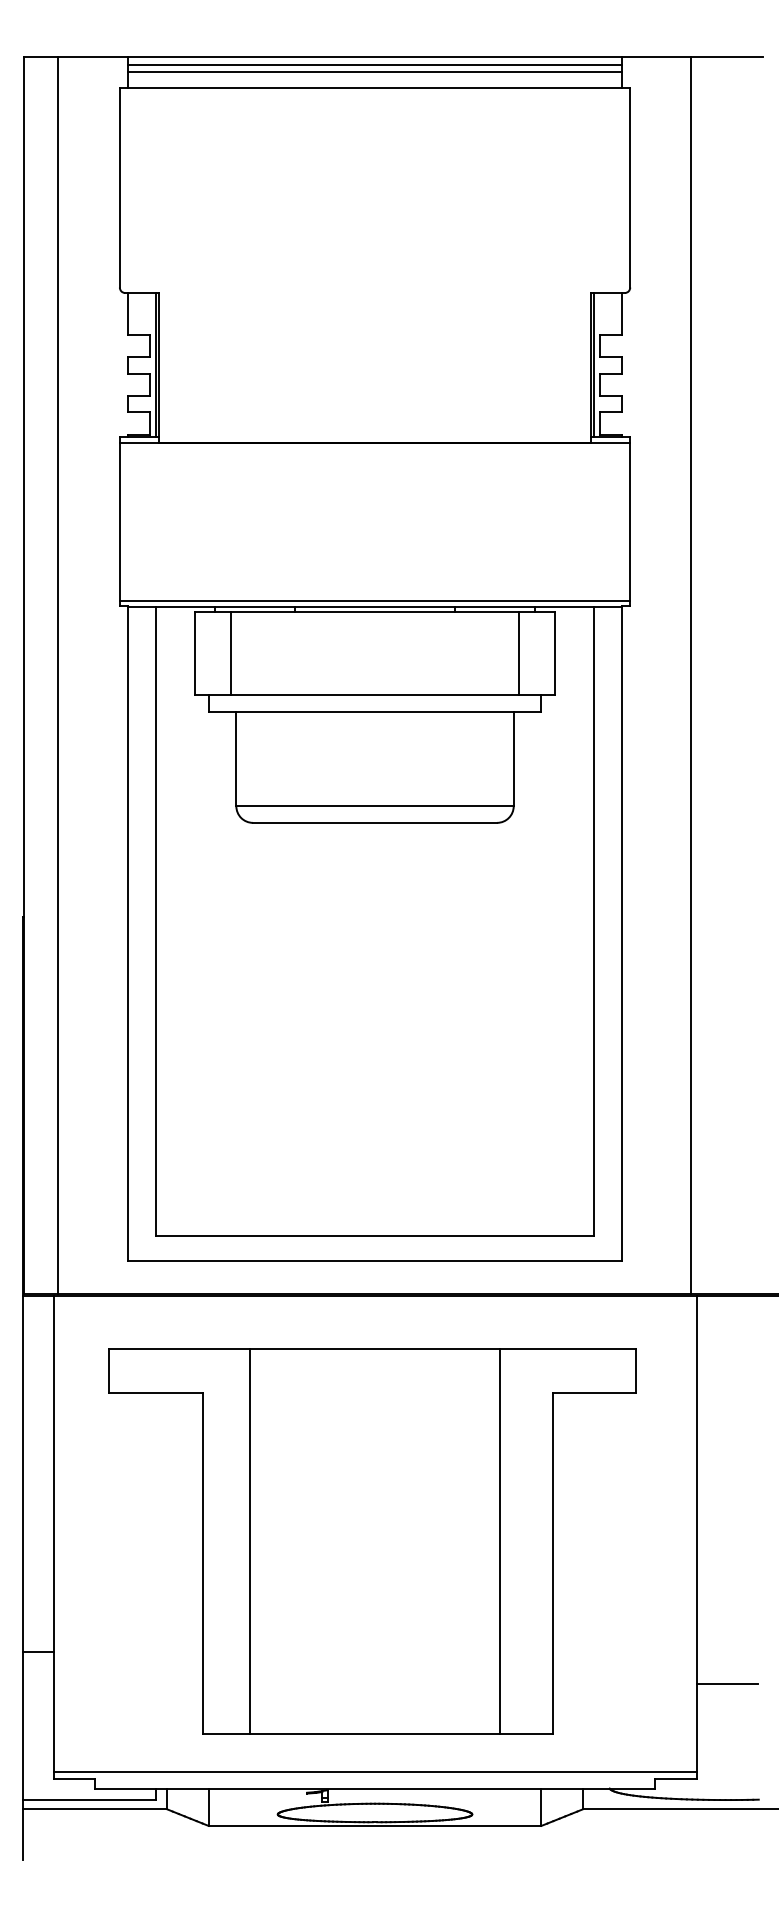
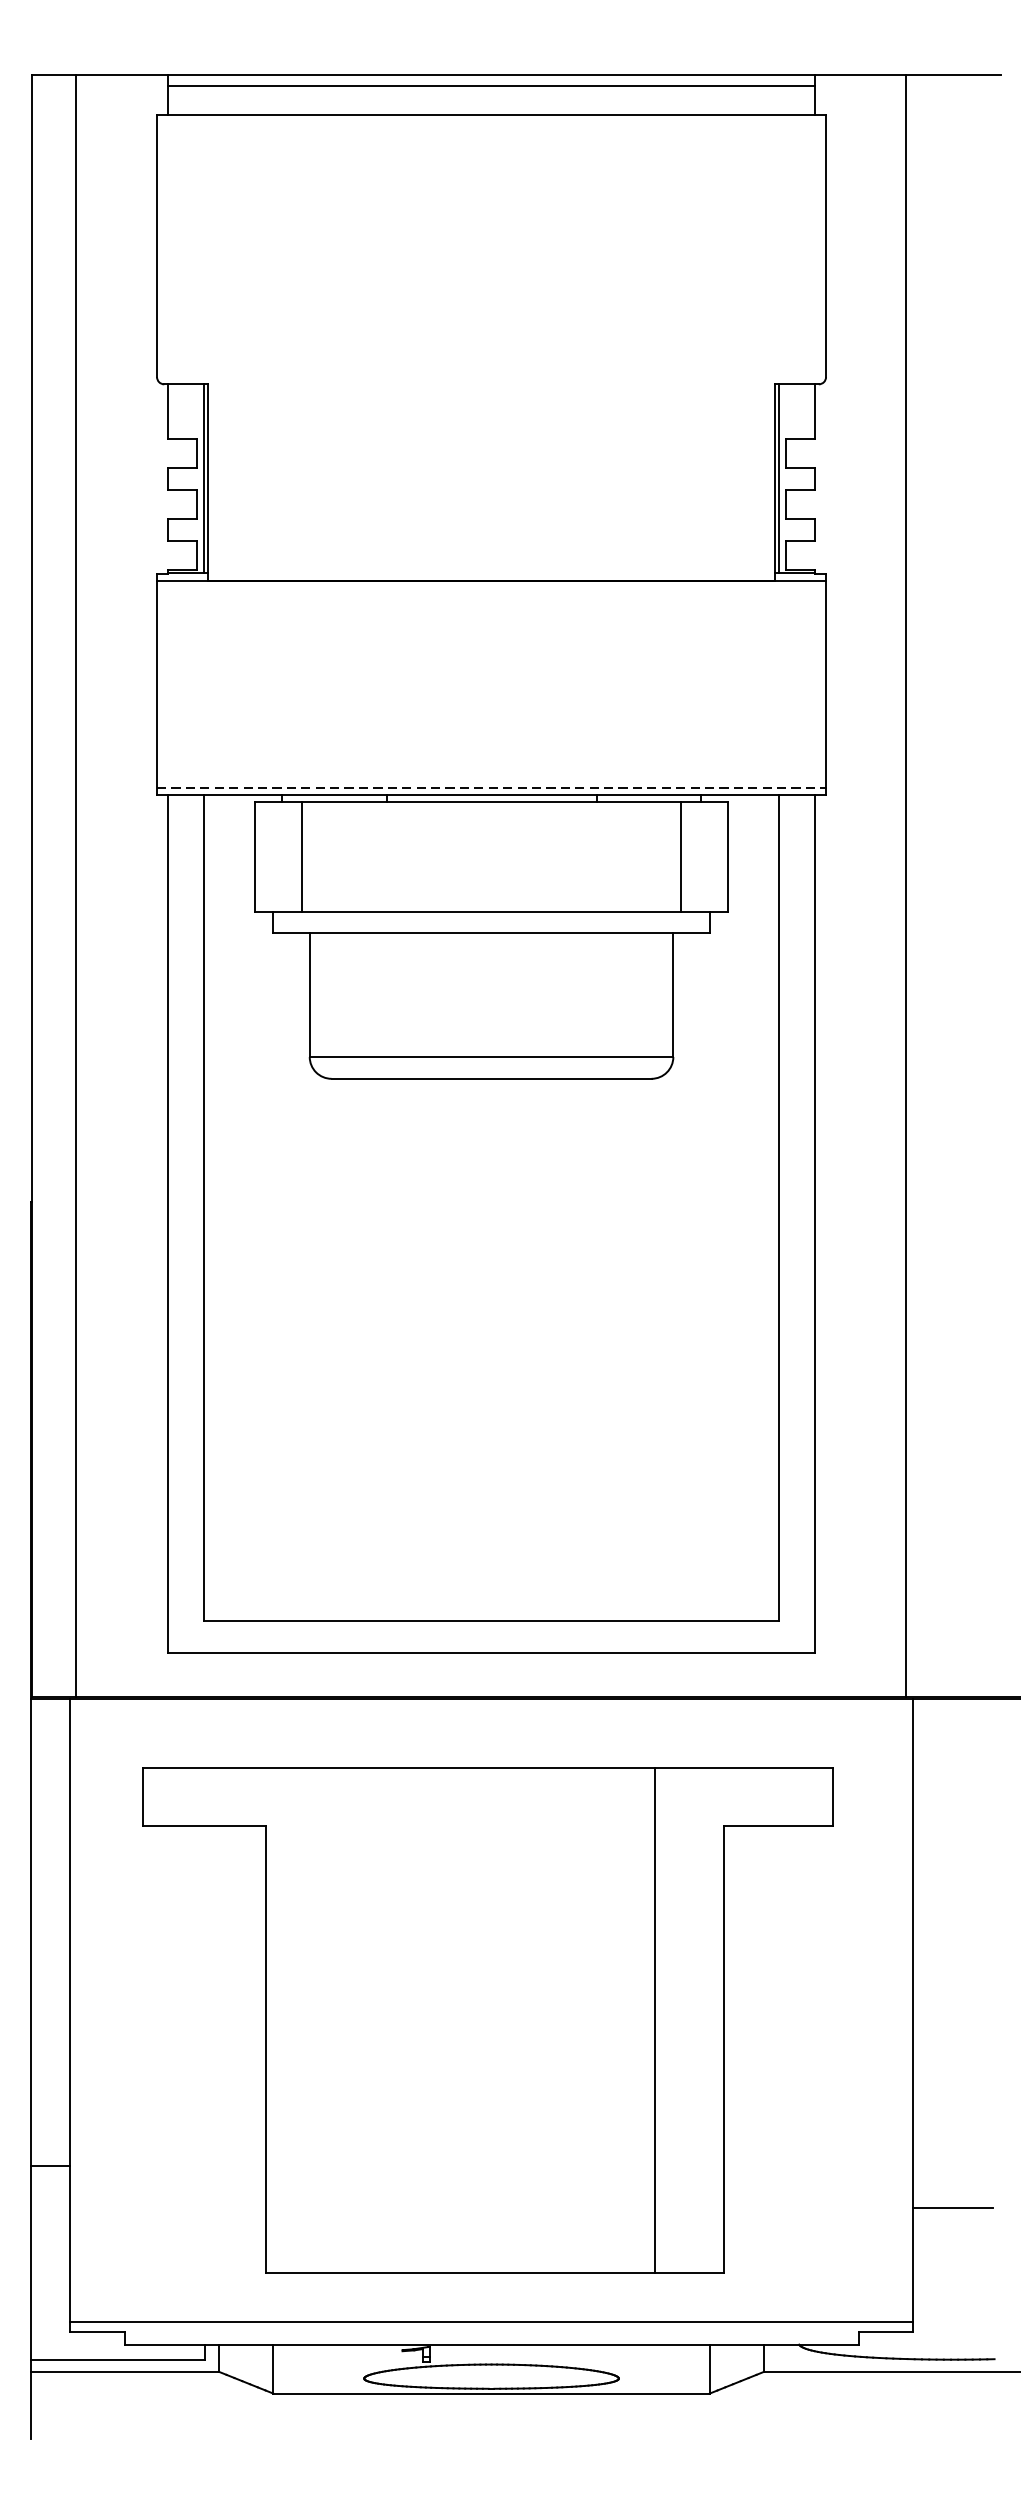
line: (374, 71) -> (490, 93), removed
line: (375, 600) -> (492, 787), solid -> dashed
line: (250, 1541) -> (328, 2020), removed

